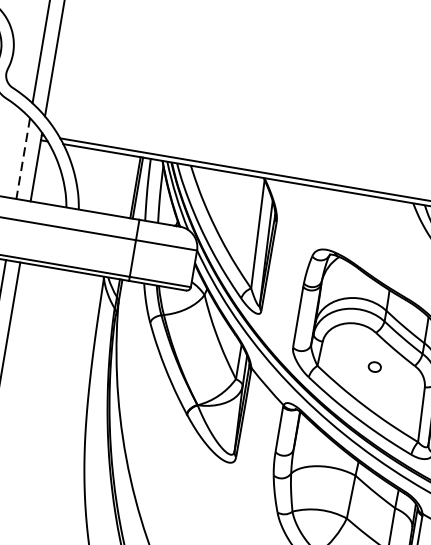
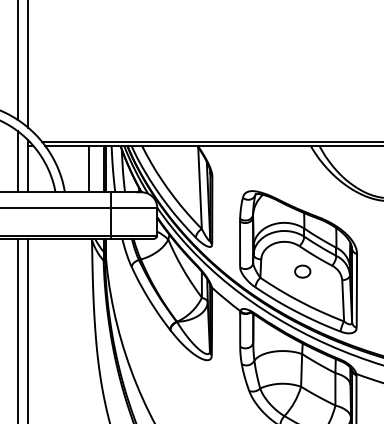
line: (23, 158) -> (17, 161), dashed -> solid
line: (115, 184) -> (88, 169), added
part: (374, 366) -> (302, 271), size x1.67

